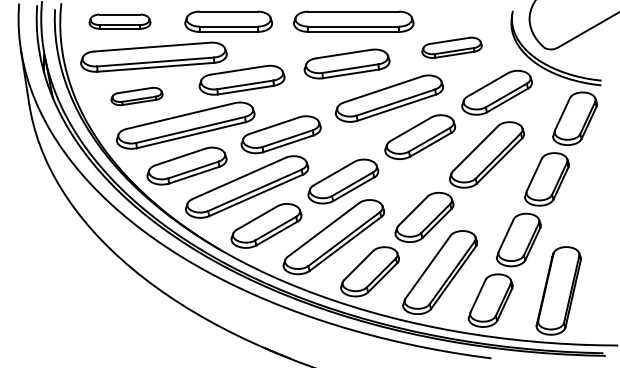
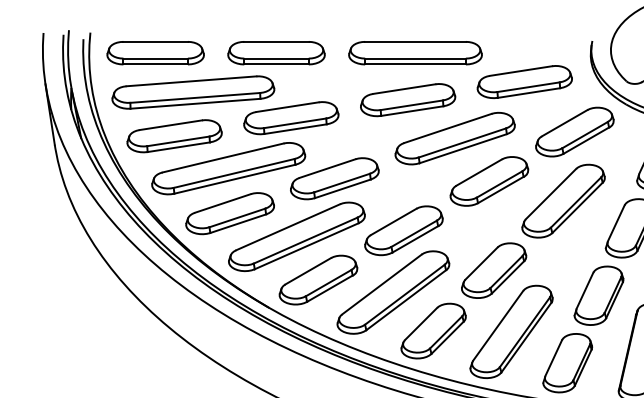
part: (119, 21) -> (155, 52), size x1.43
part: (451, 47) -> (524, 81), size x1.43
part: (136, 96) -> (173, 136), size x1.67

